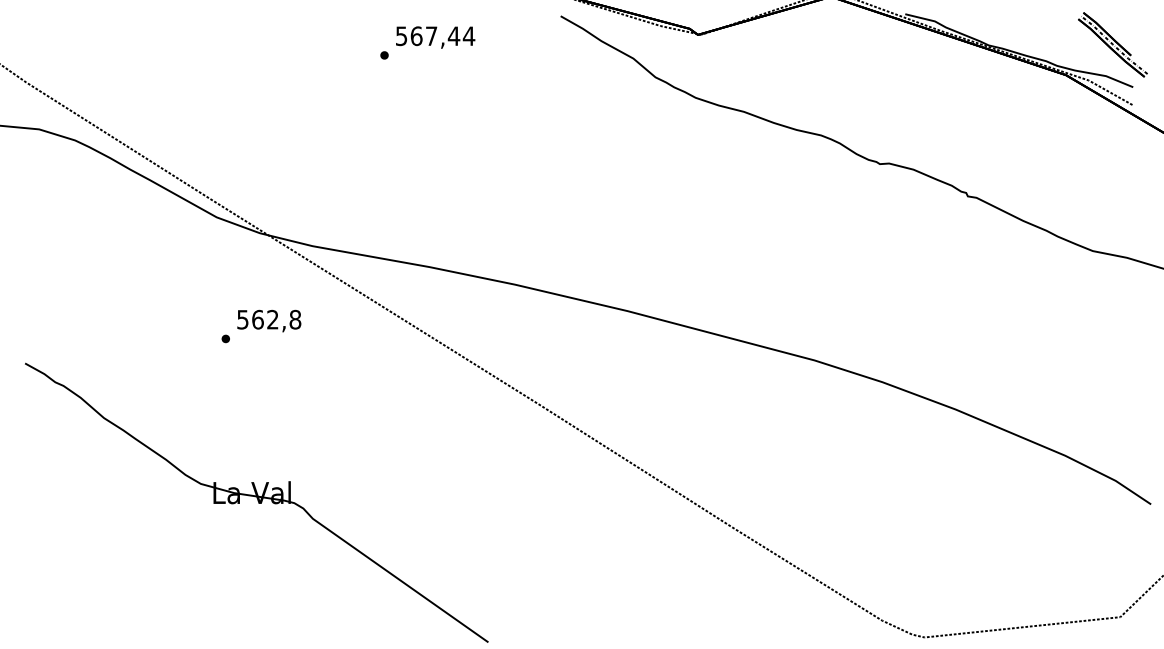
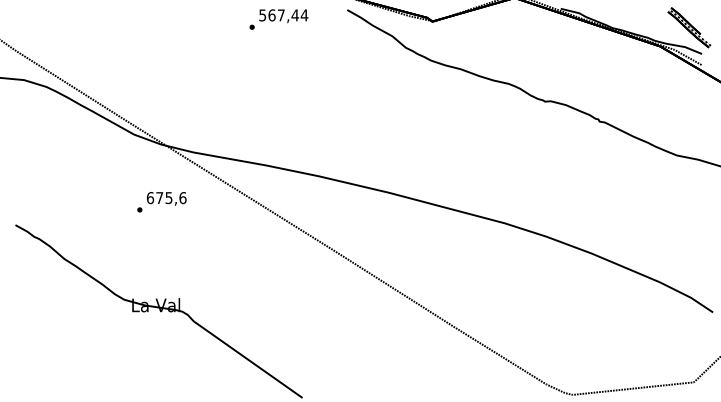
text: (427, 42) -> (278, 19), moved
text: (268, 320) -> (166, 198), 562,8 -> 675,6

